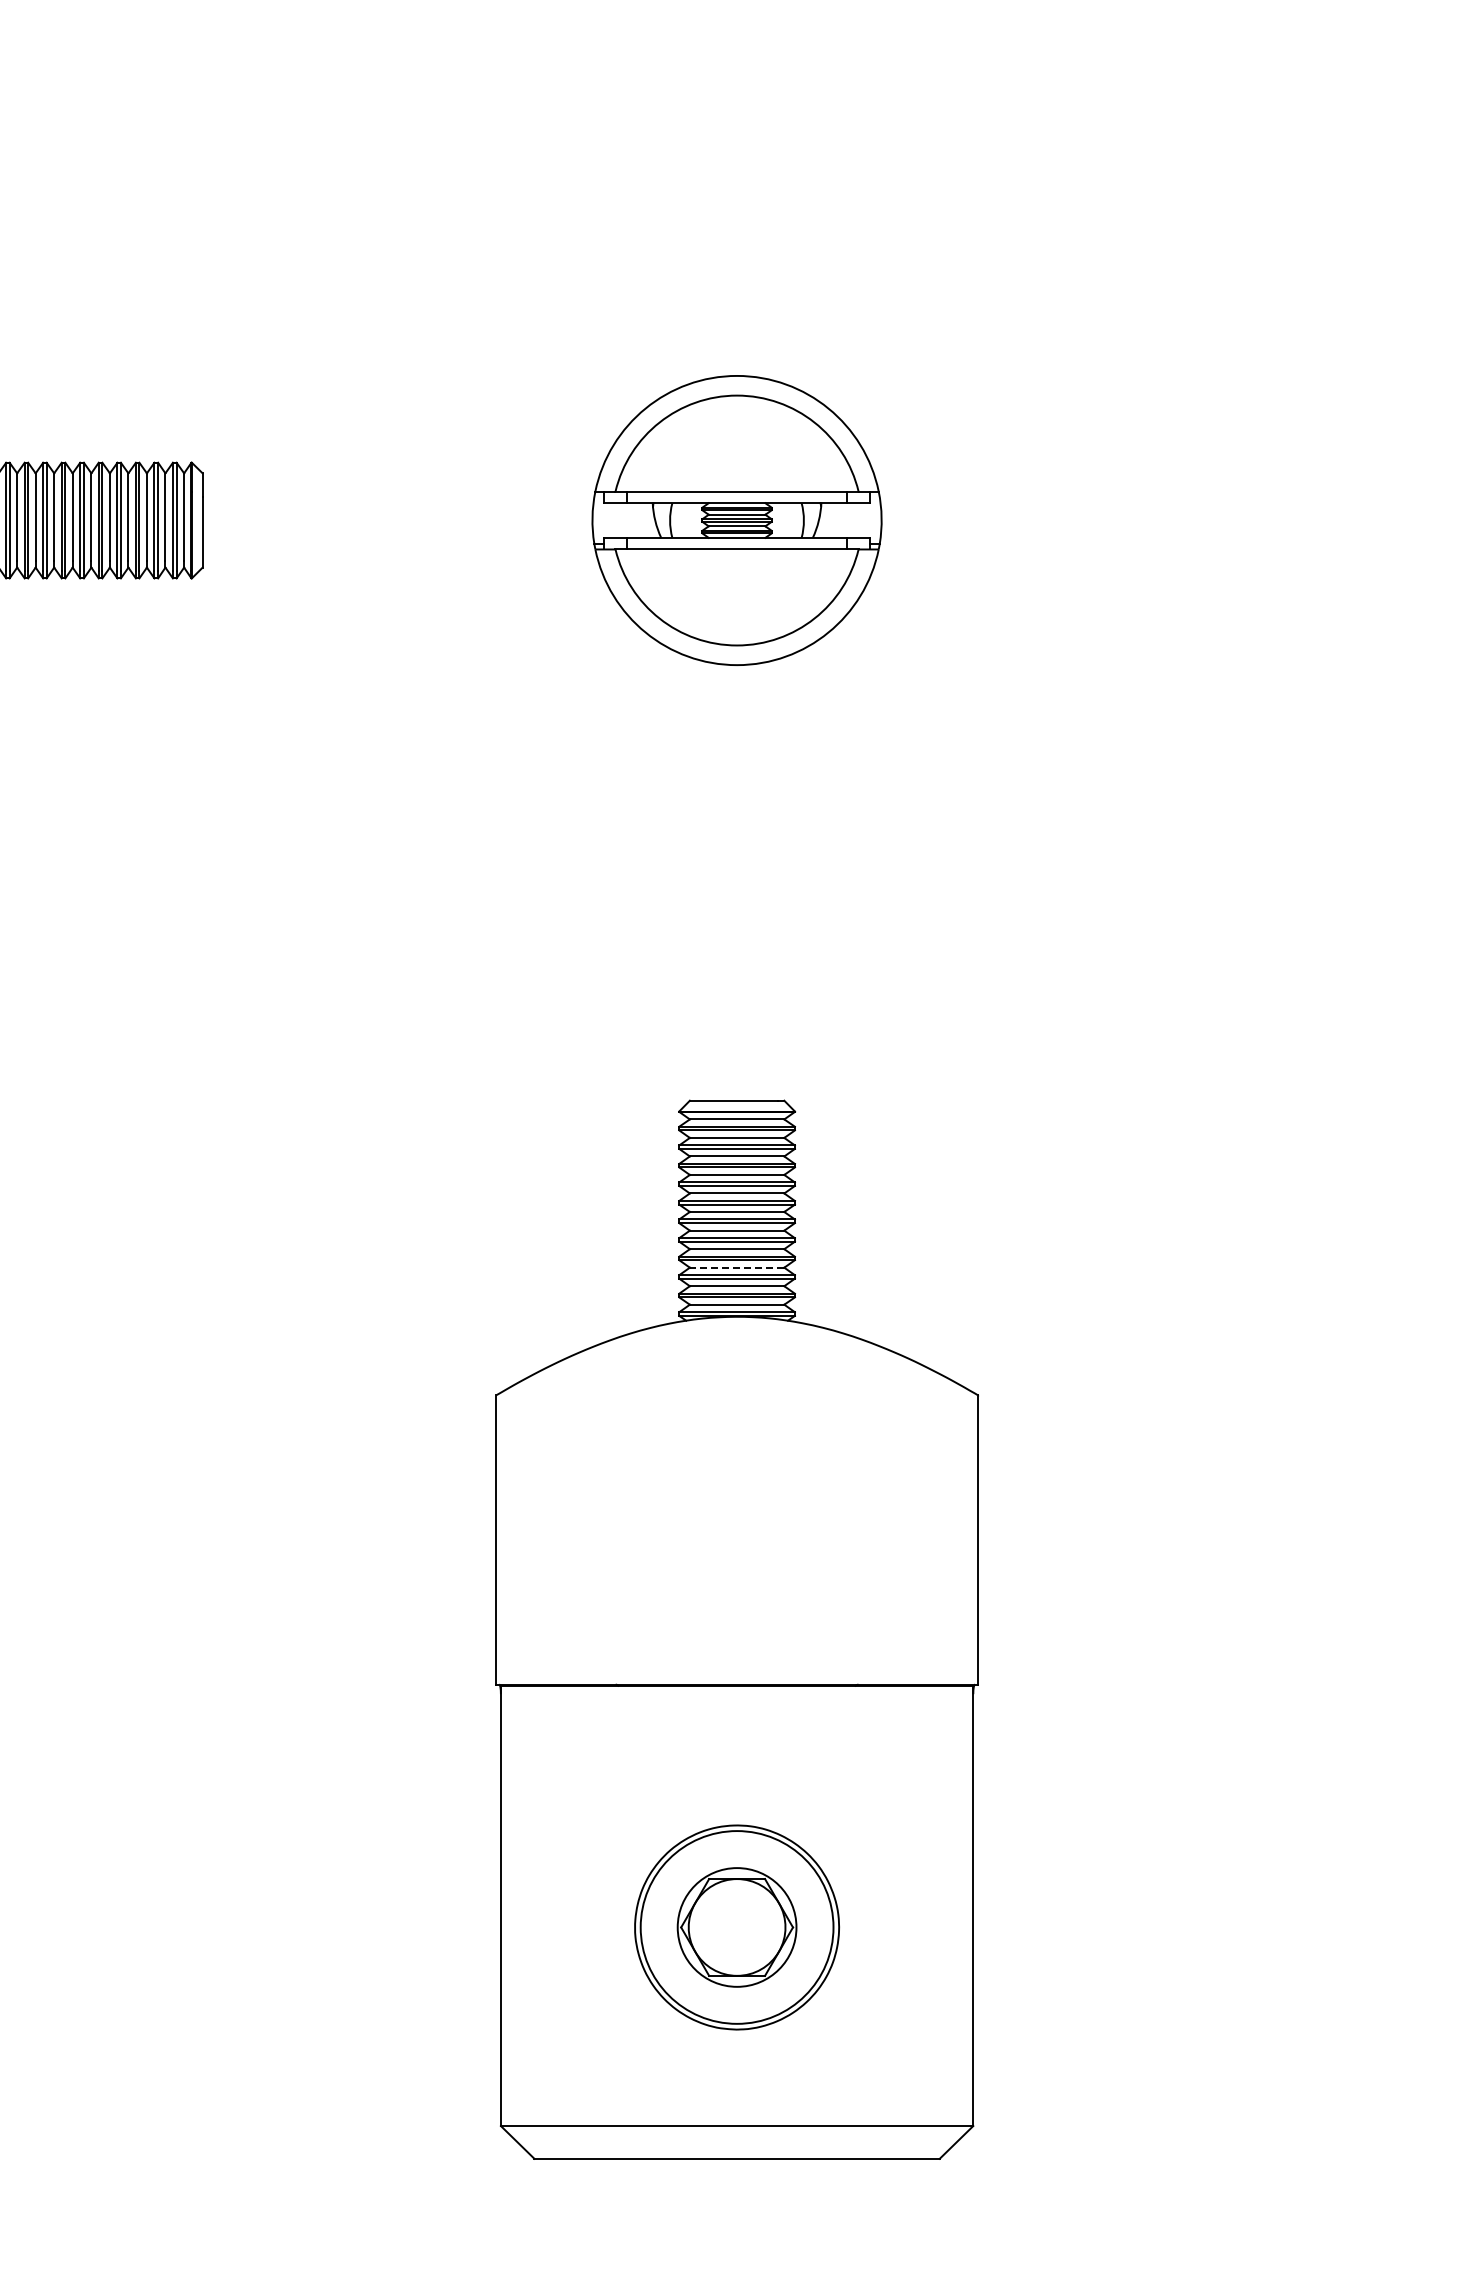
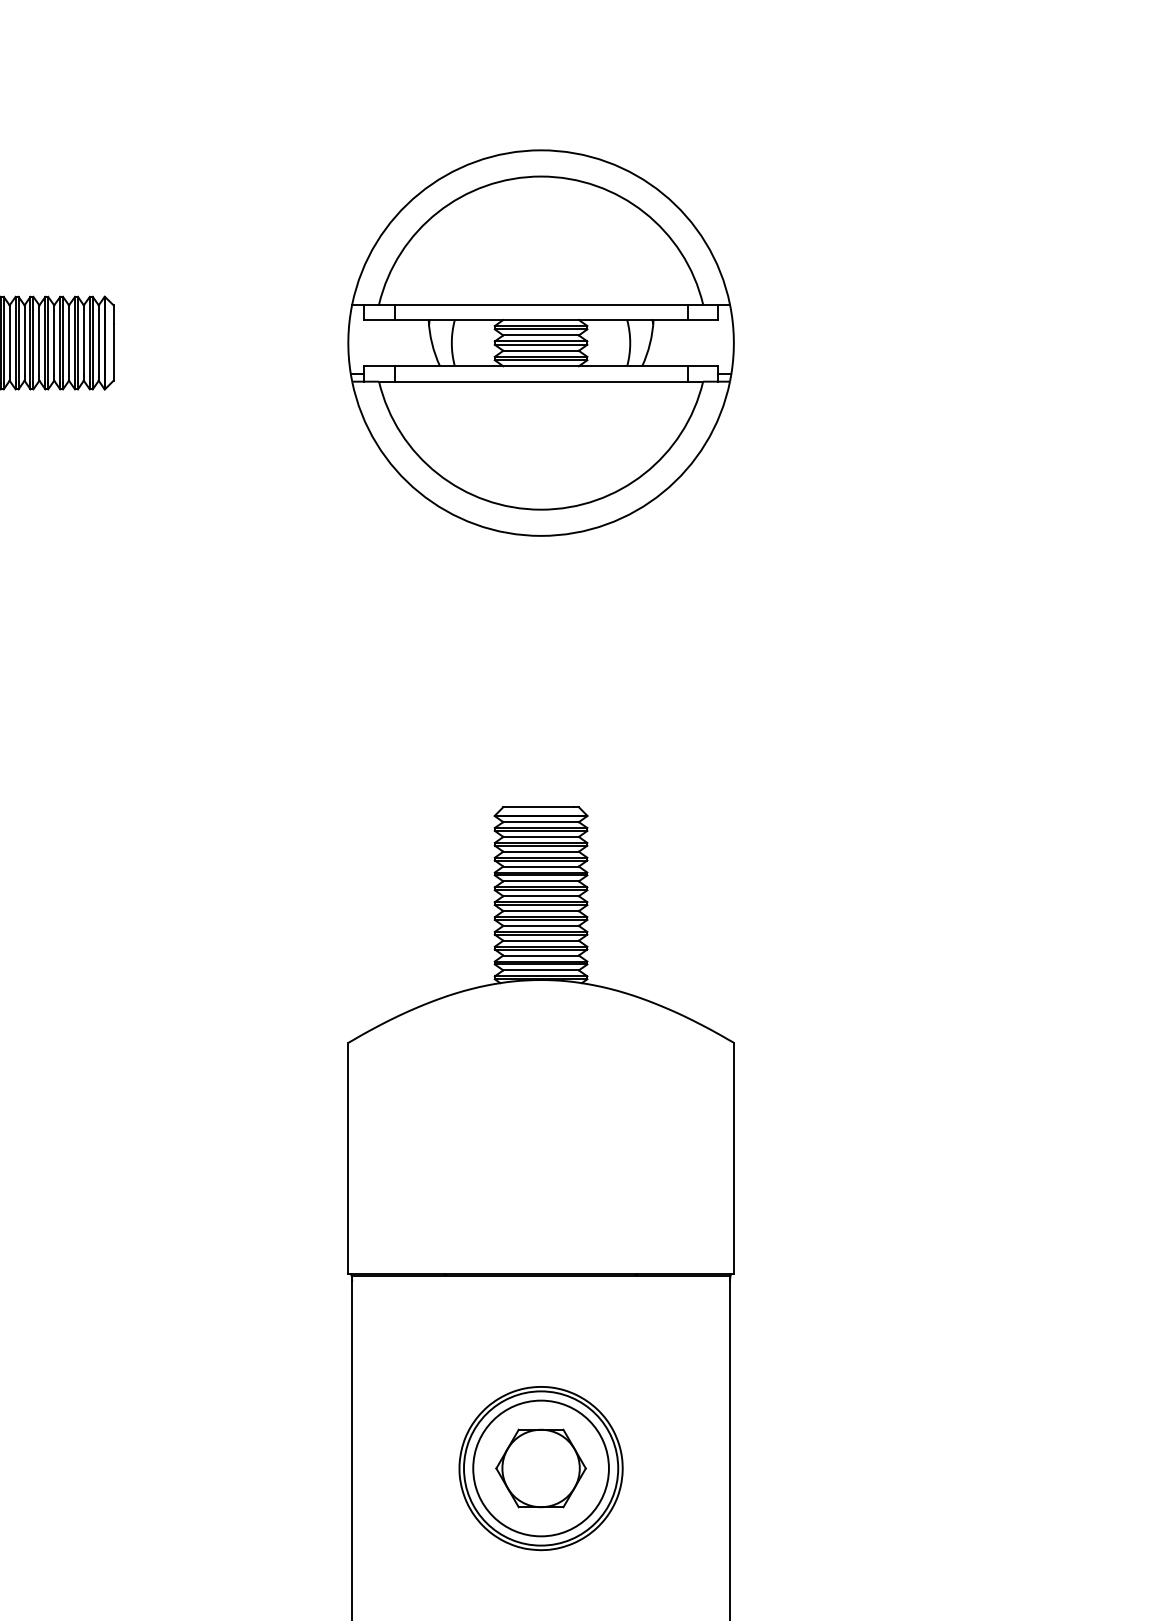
part: (736, 520) -> (540, 343), size x1.67
line: (736, 1267) -> (540, 940), dashed -> solid
circle: (736, 1927) -> (540, 1468), size x1.43

